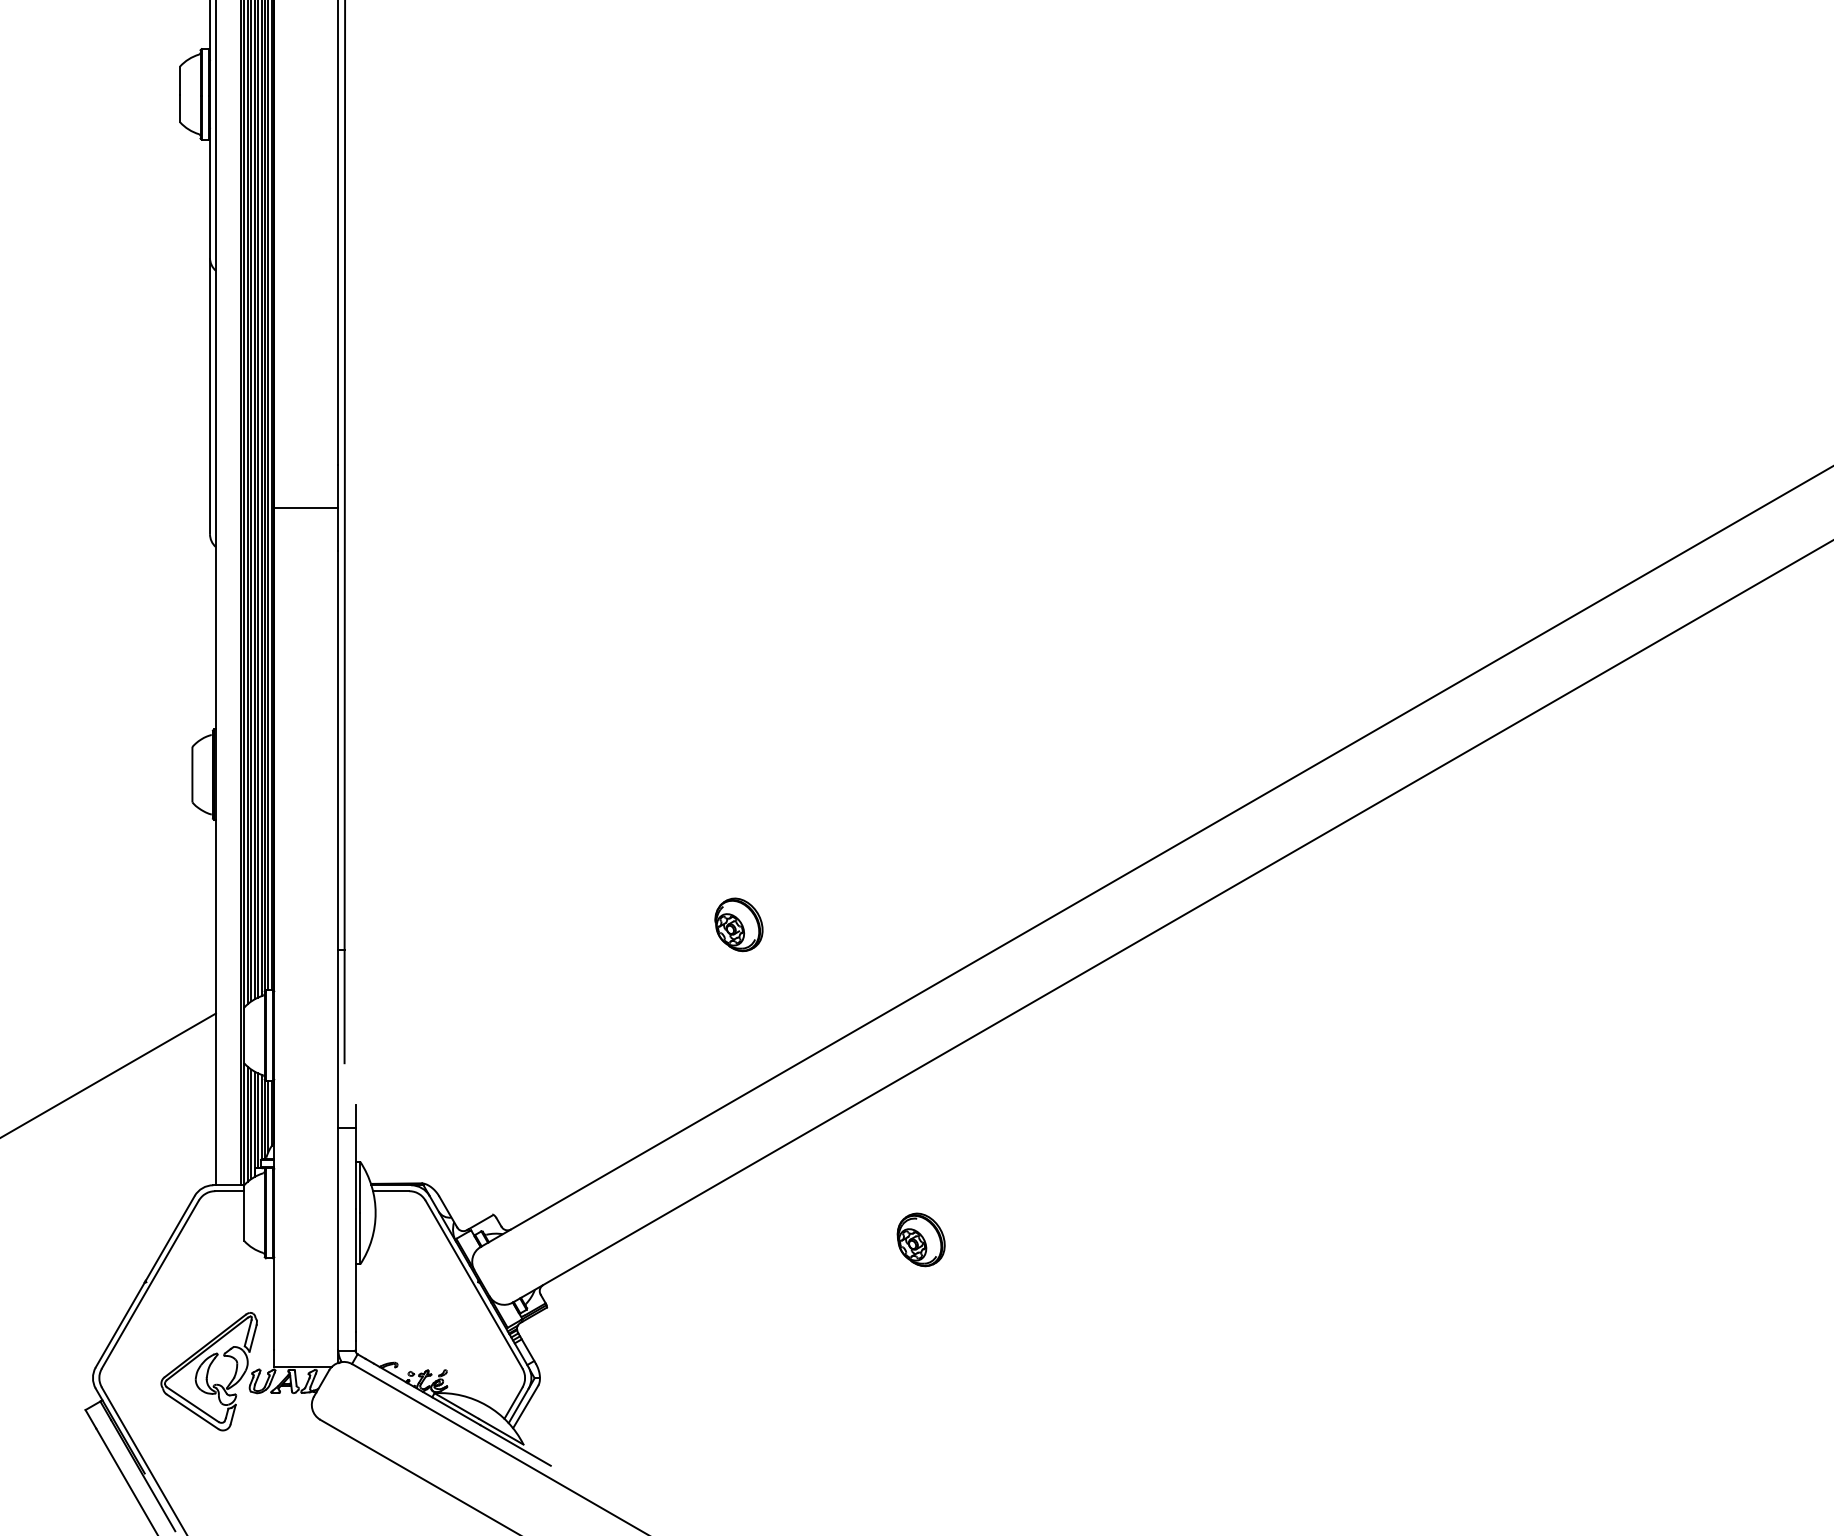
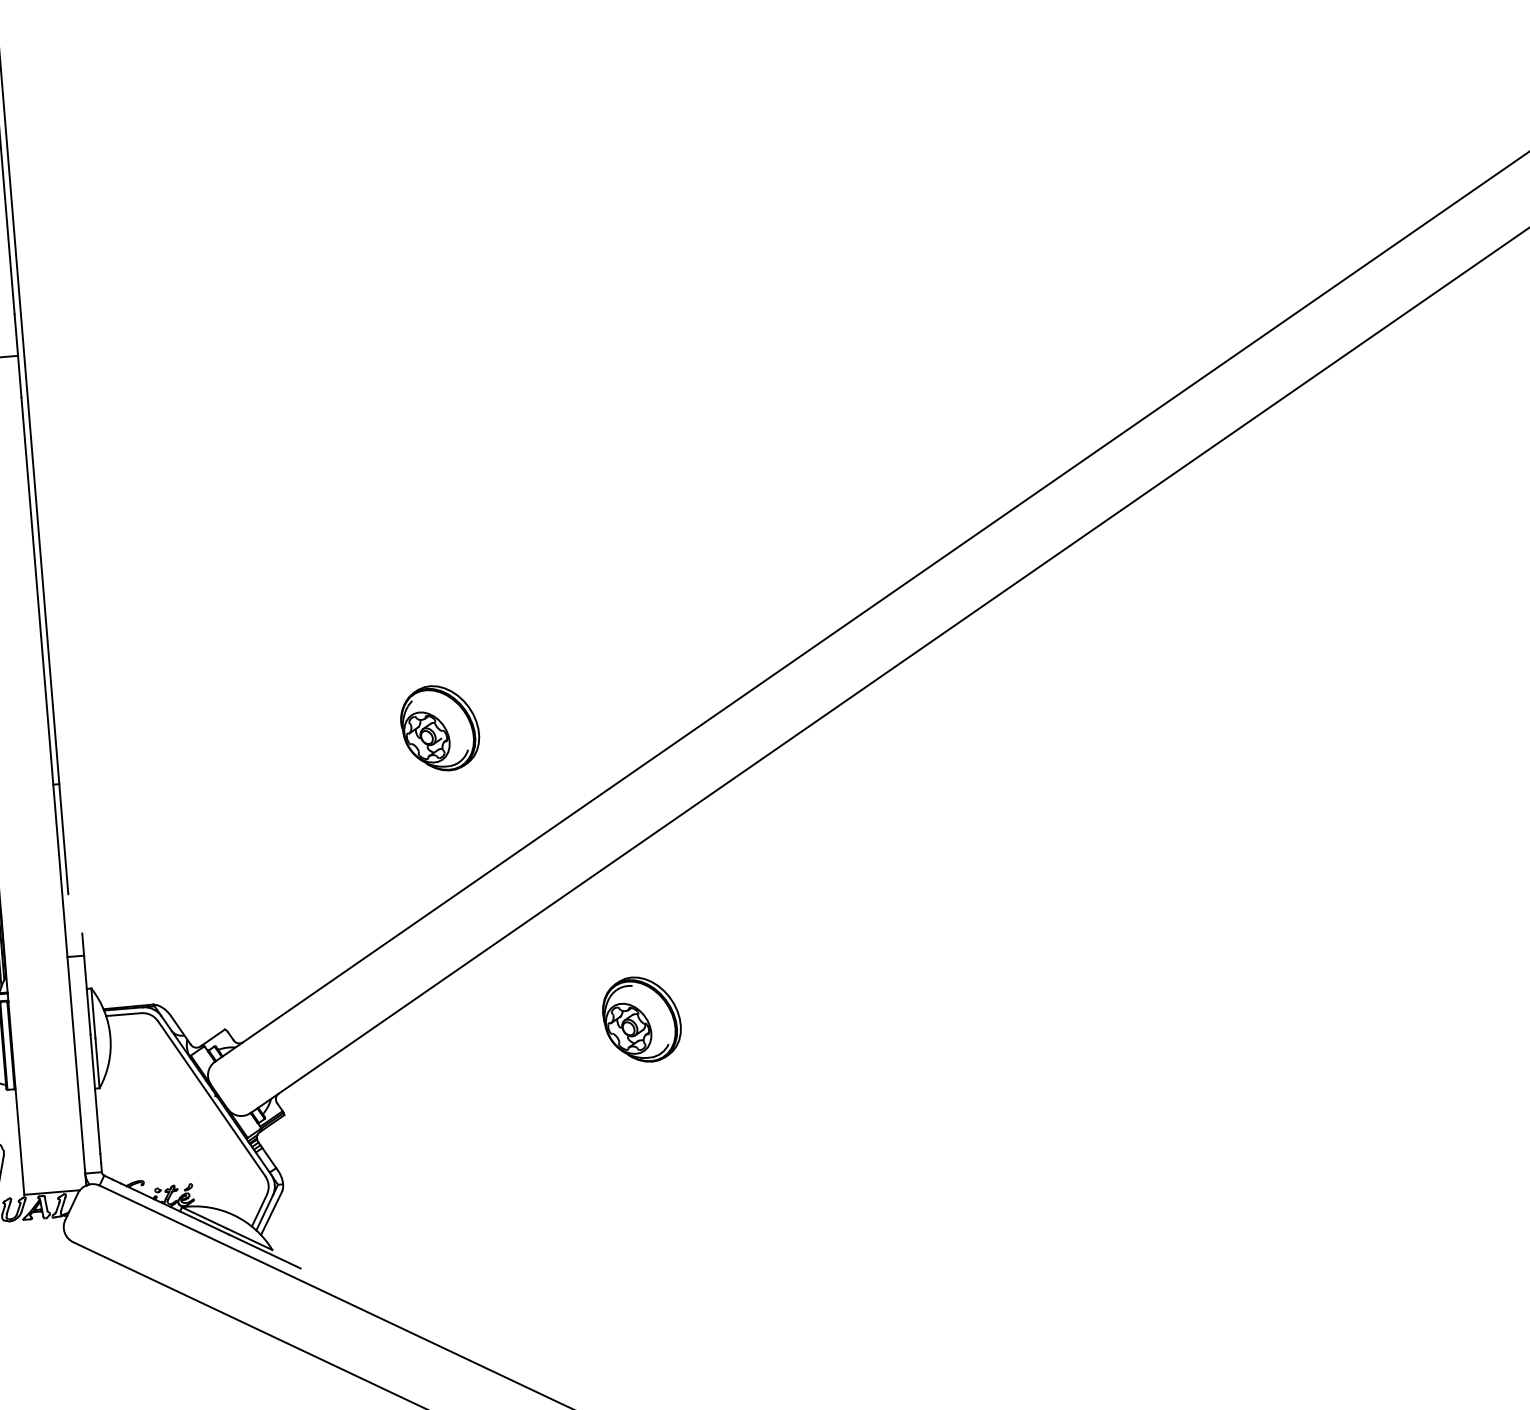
part: (738, 924) -> (439, 728), size x1.67
part: (921, 1239) -> (642, 1019), size x1.67

